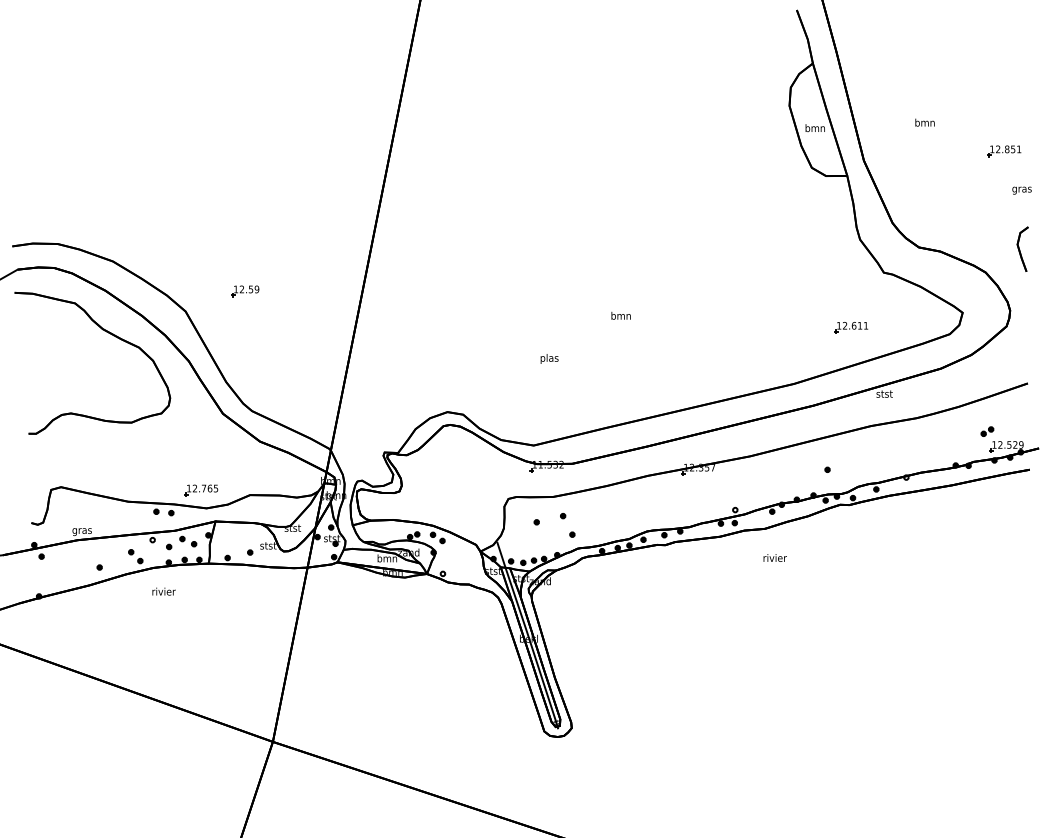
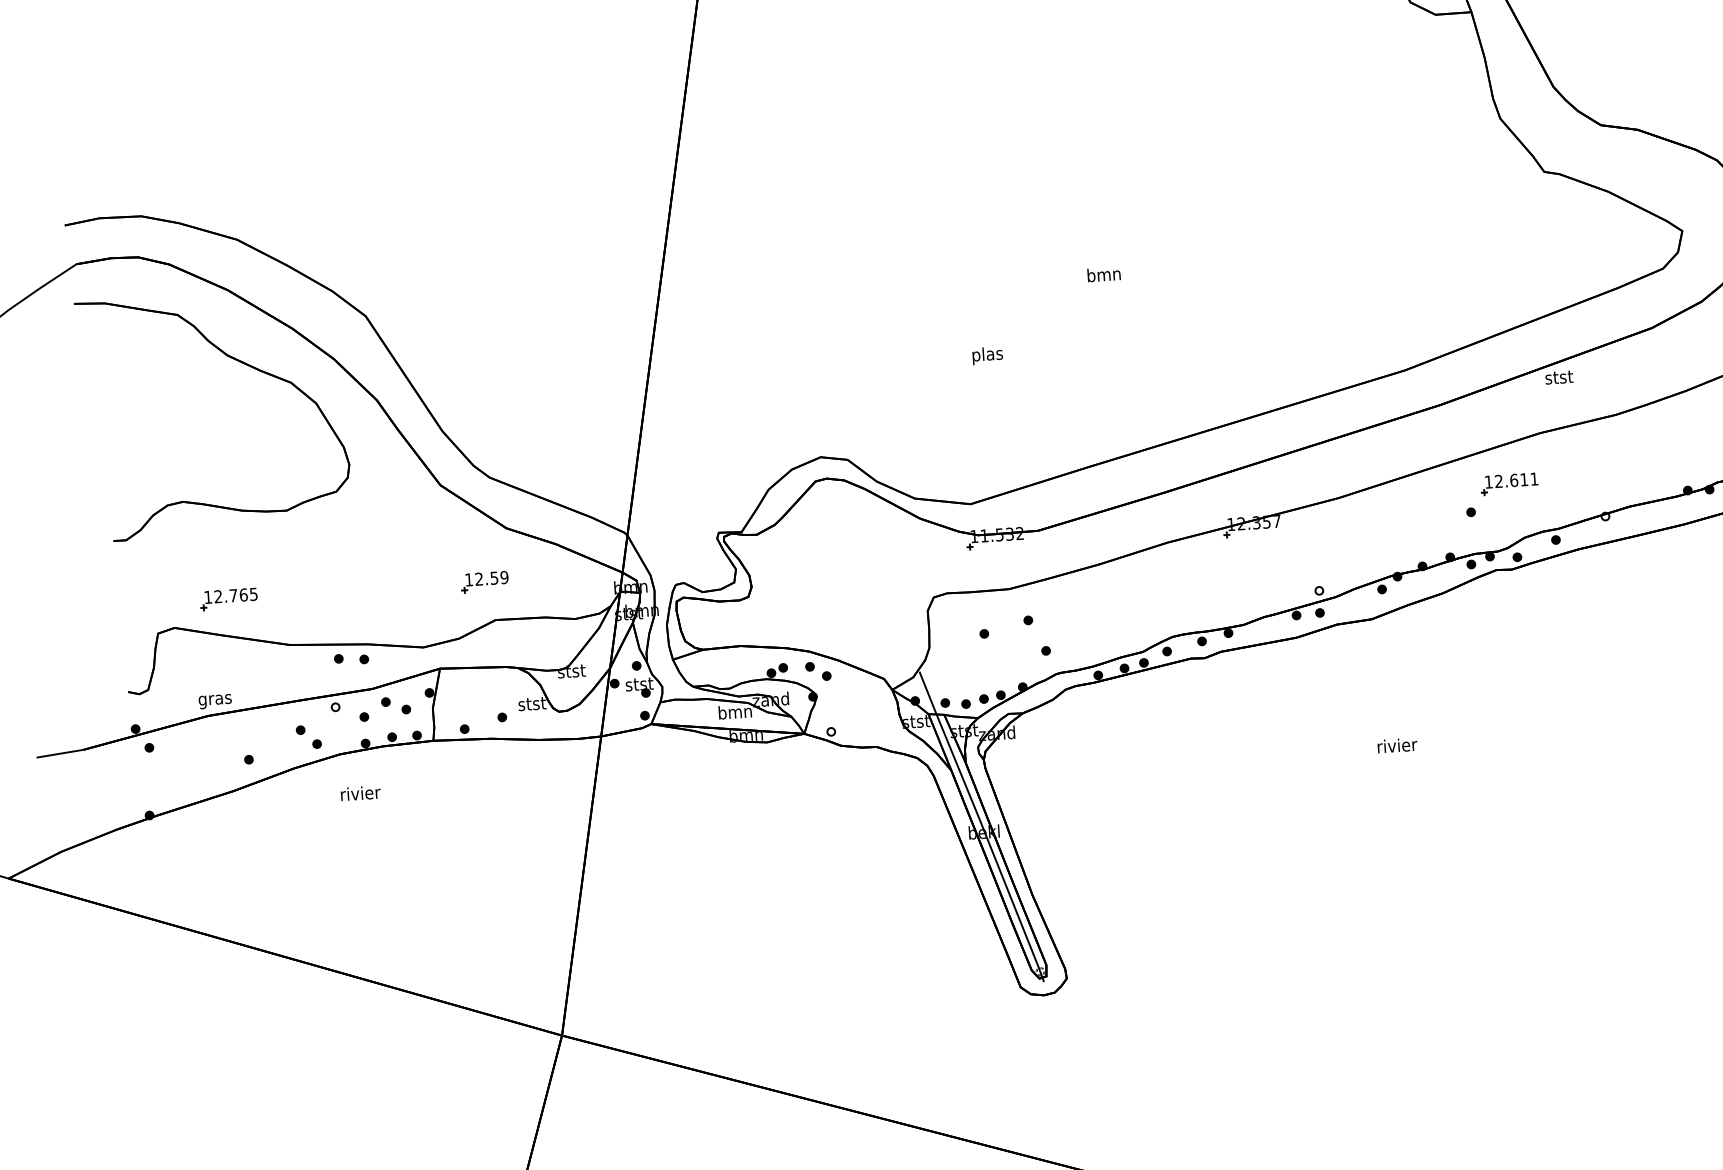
part: (245, 291) -> (485, 582), moved
part: (851, 327) -> (1509, 483), moved
part: (201, 490) -> (229, 599), moved
text: (774, 557) -> (1396, 744), moved

